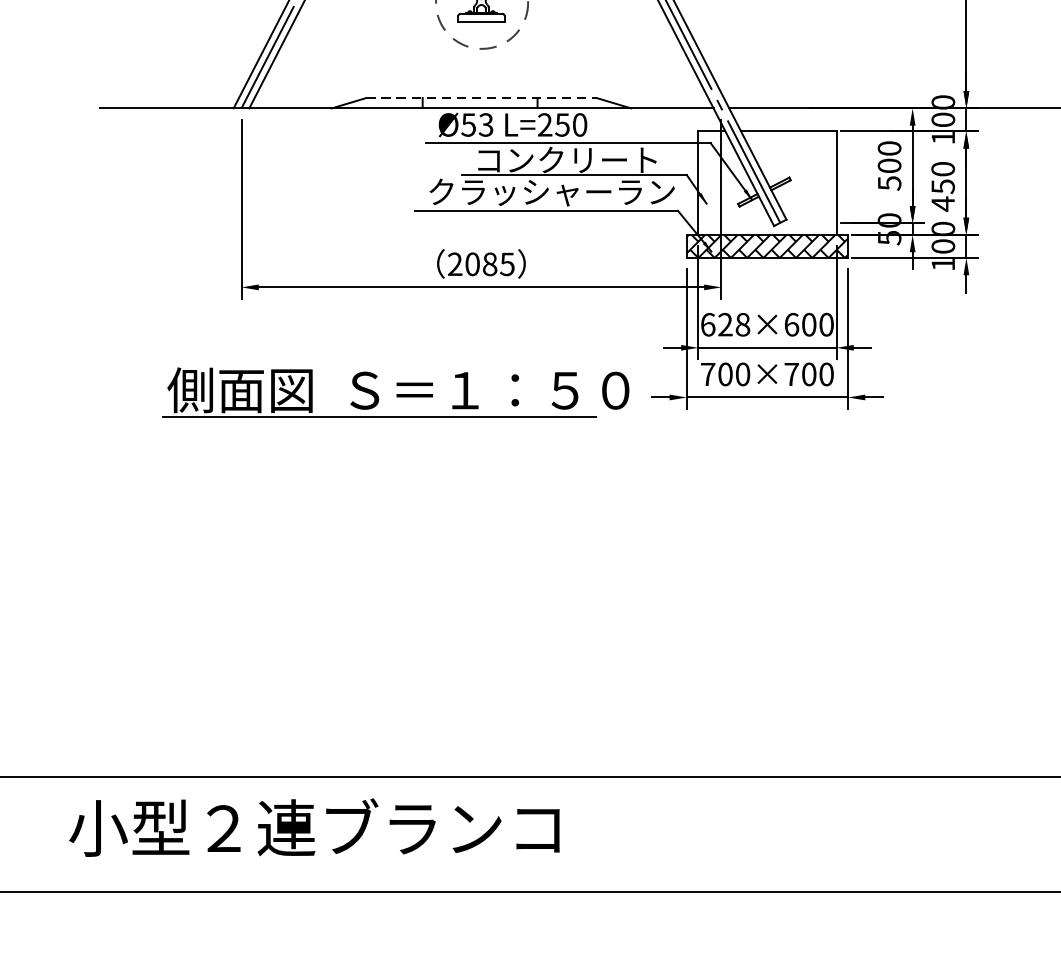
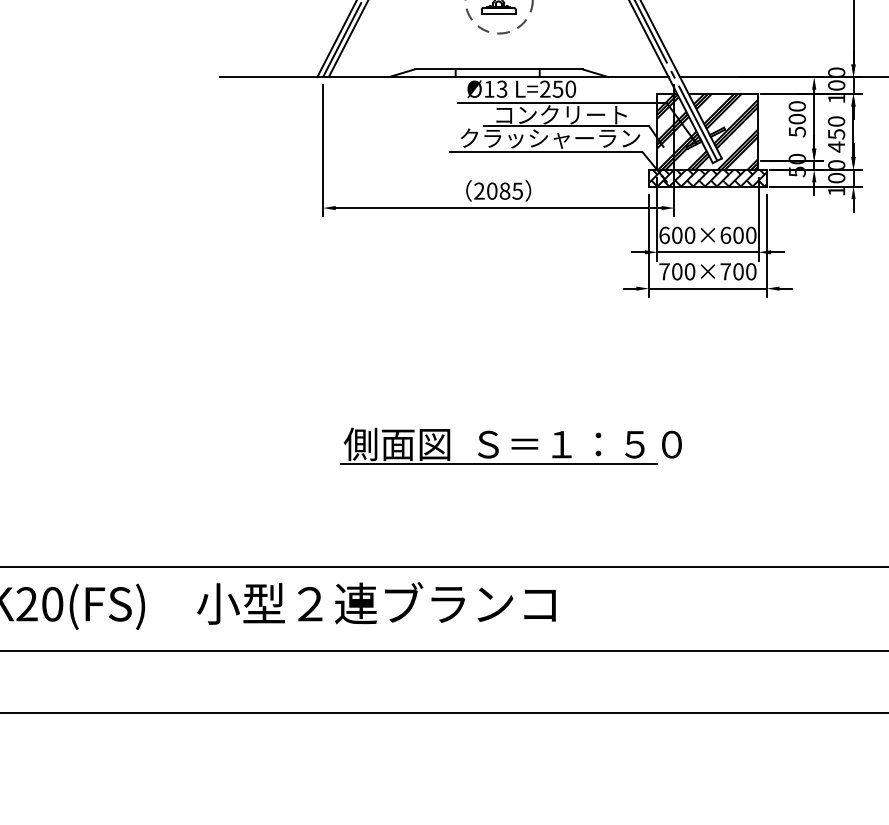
line: (482, 98) -> (499, 69), dashed -> solid
text: (468, 123) -> (489, 88), Ø53 -> Ø13
hatch: (766, 182) -> (707, 131), added
text: (734, 324) -> (683, 235), 628×600 -> 600×600
part: (395, 391) -> (510, 445), moved

